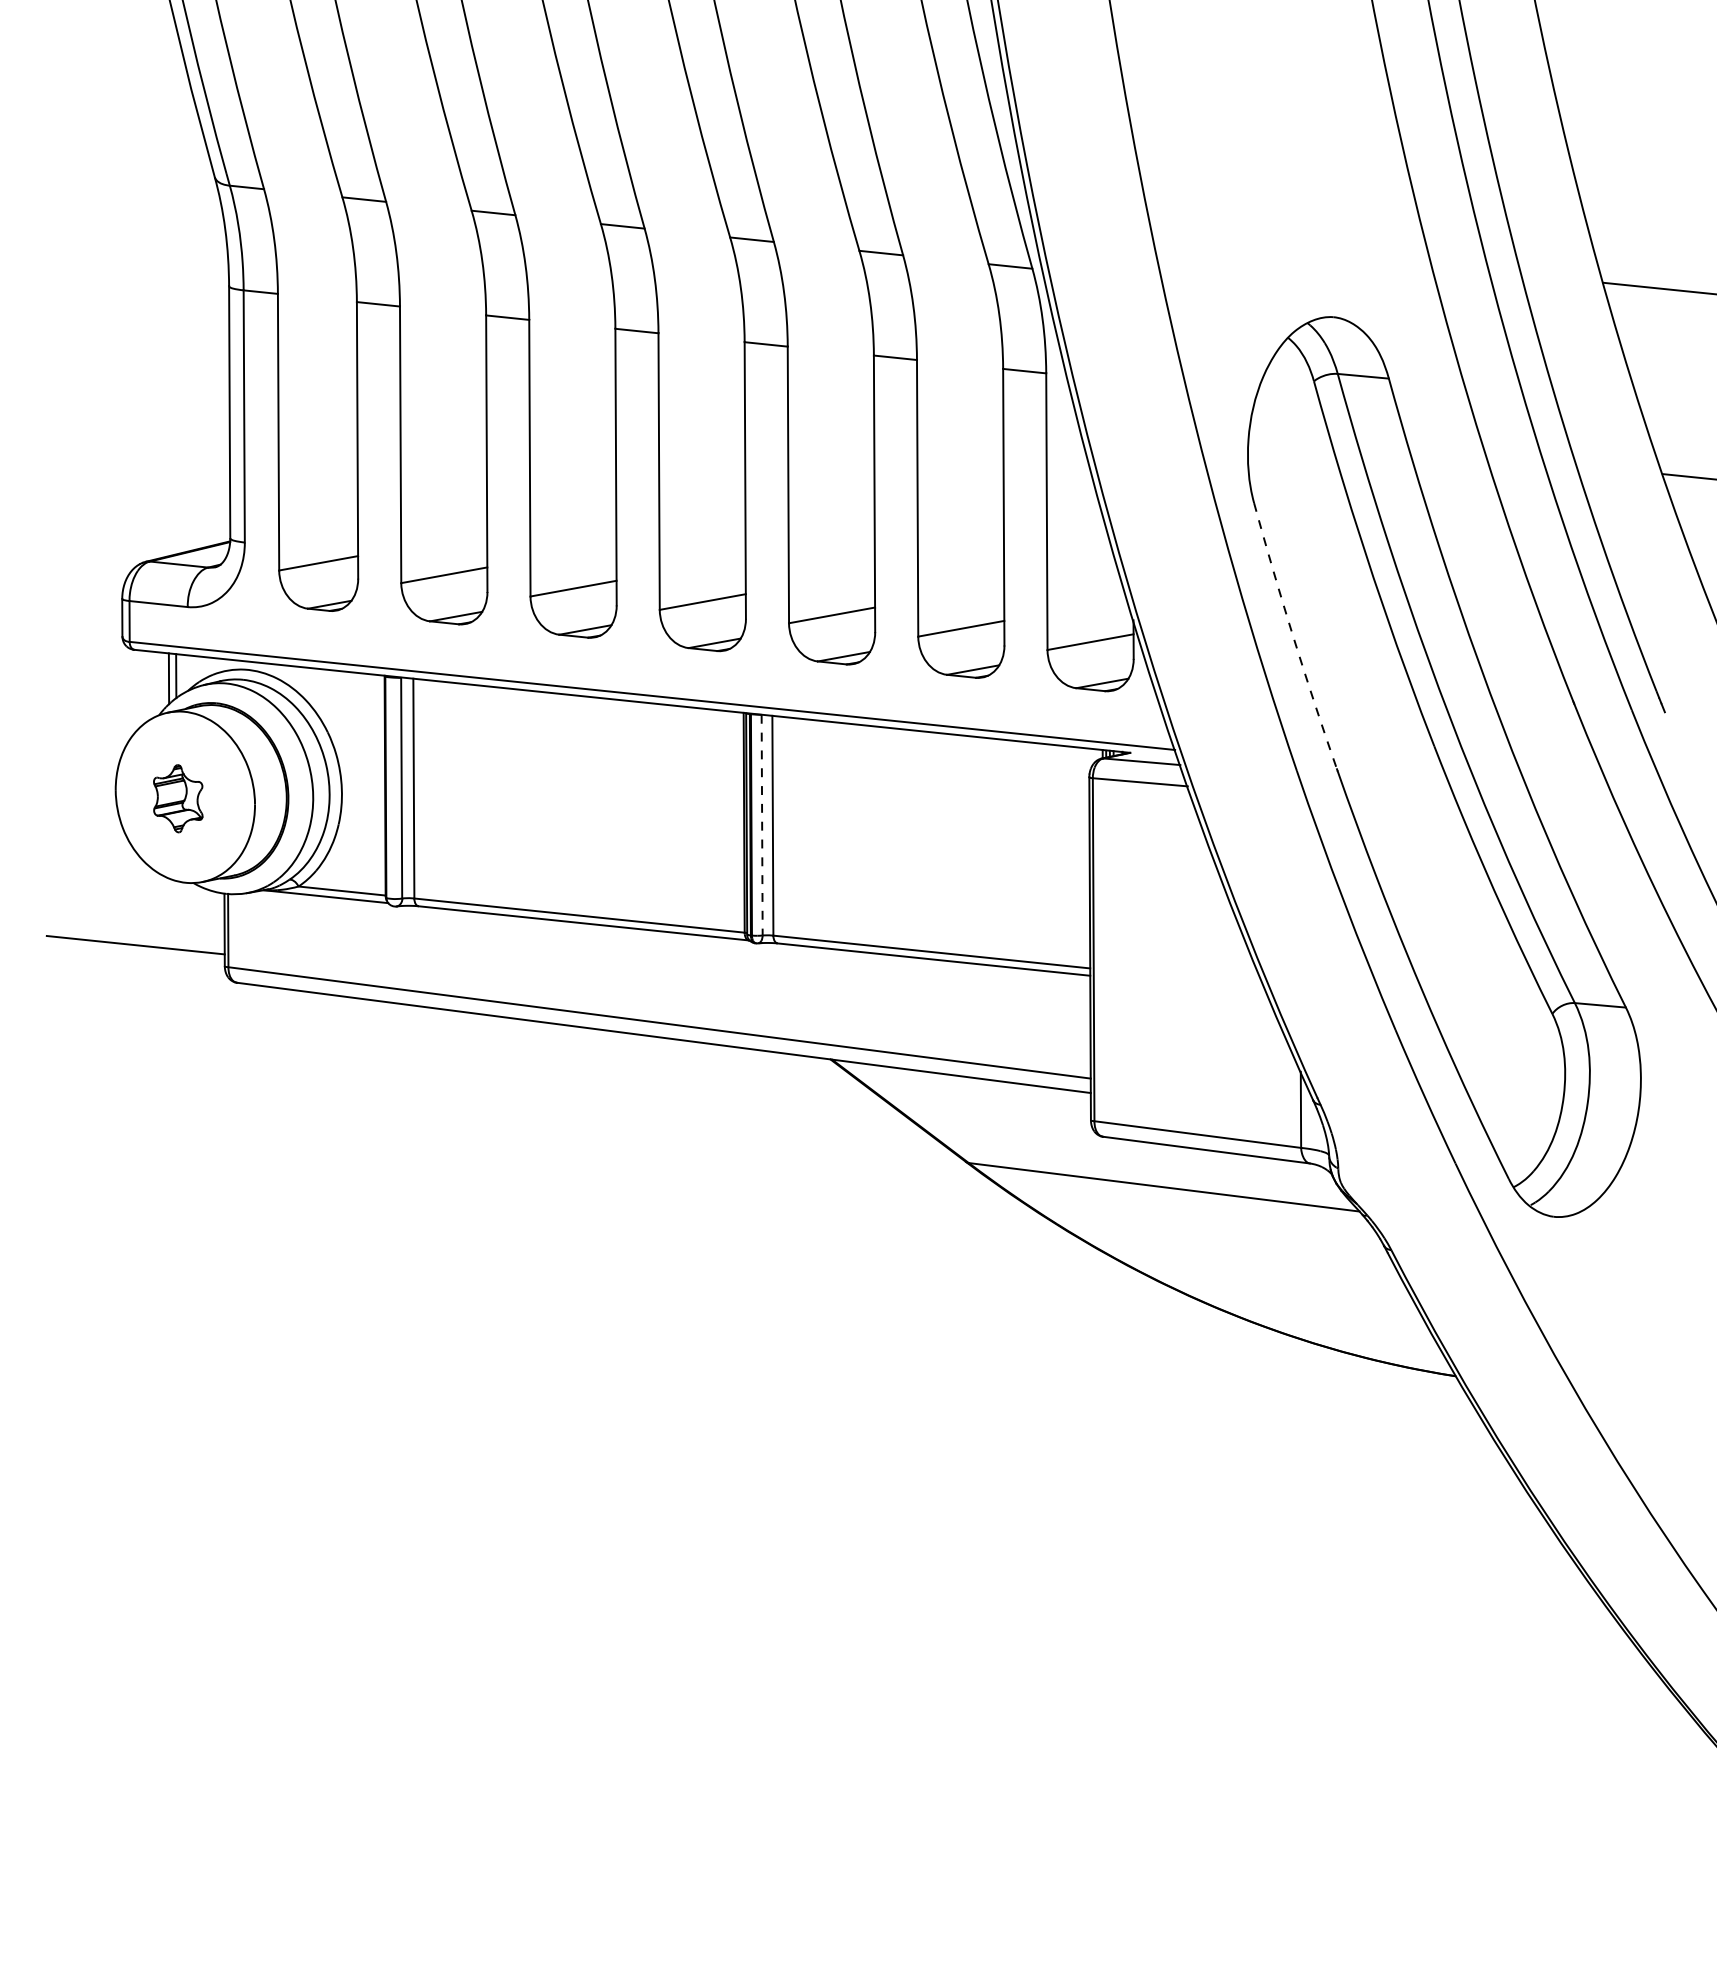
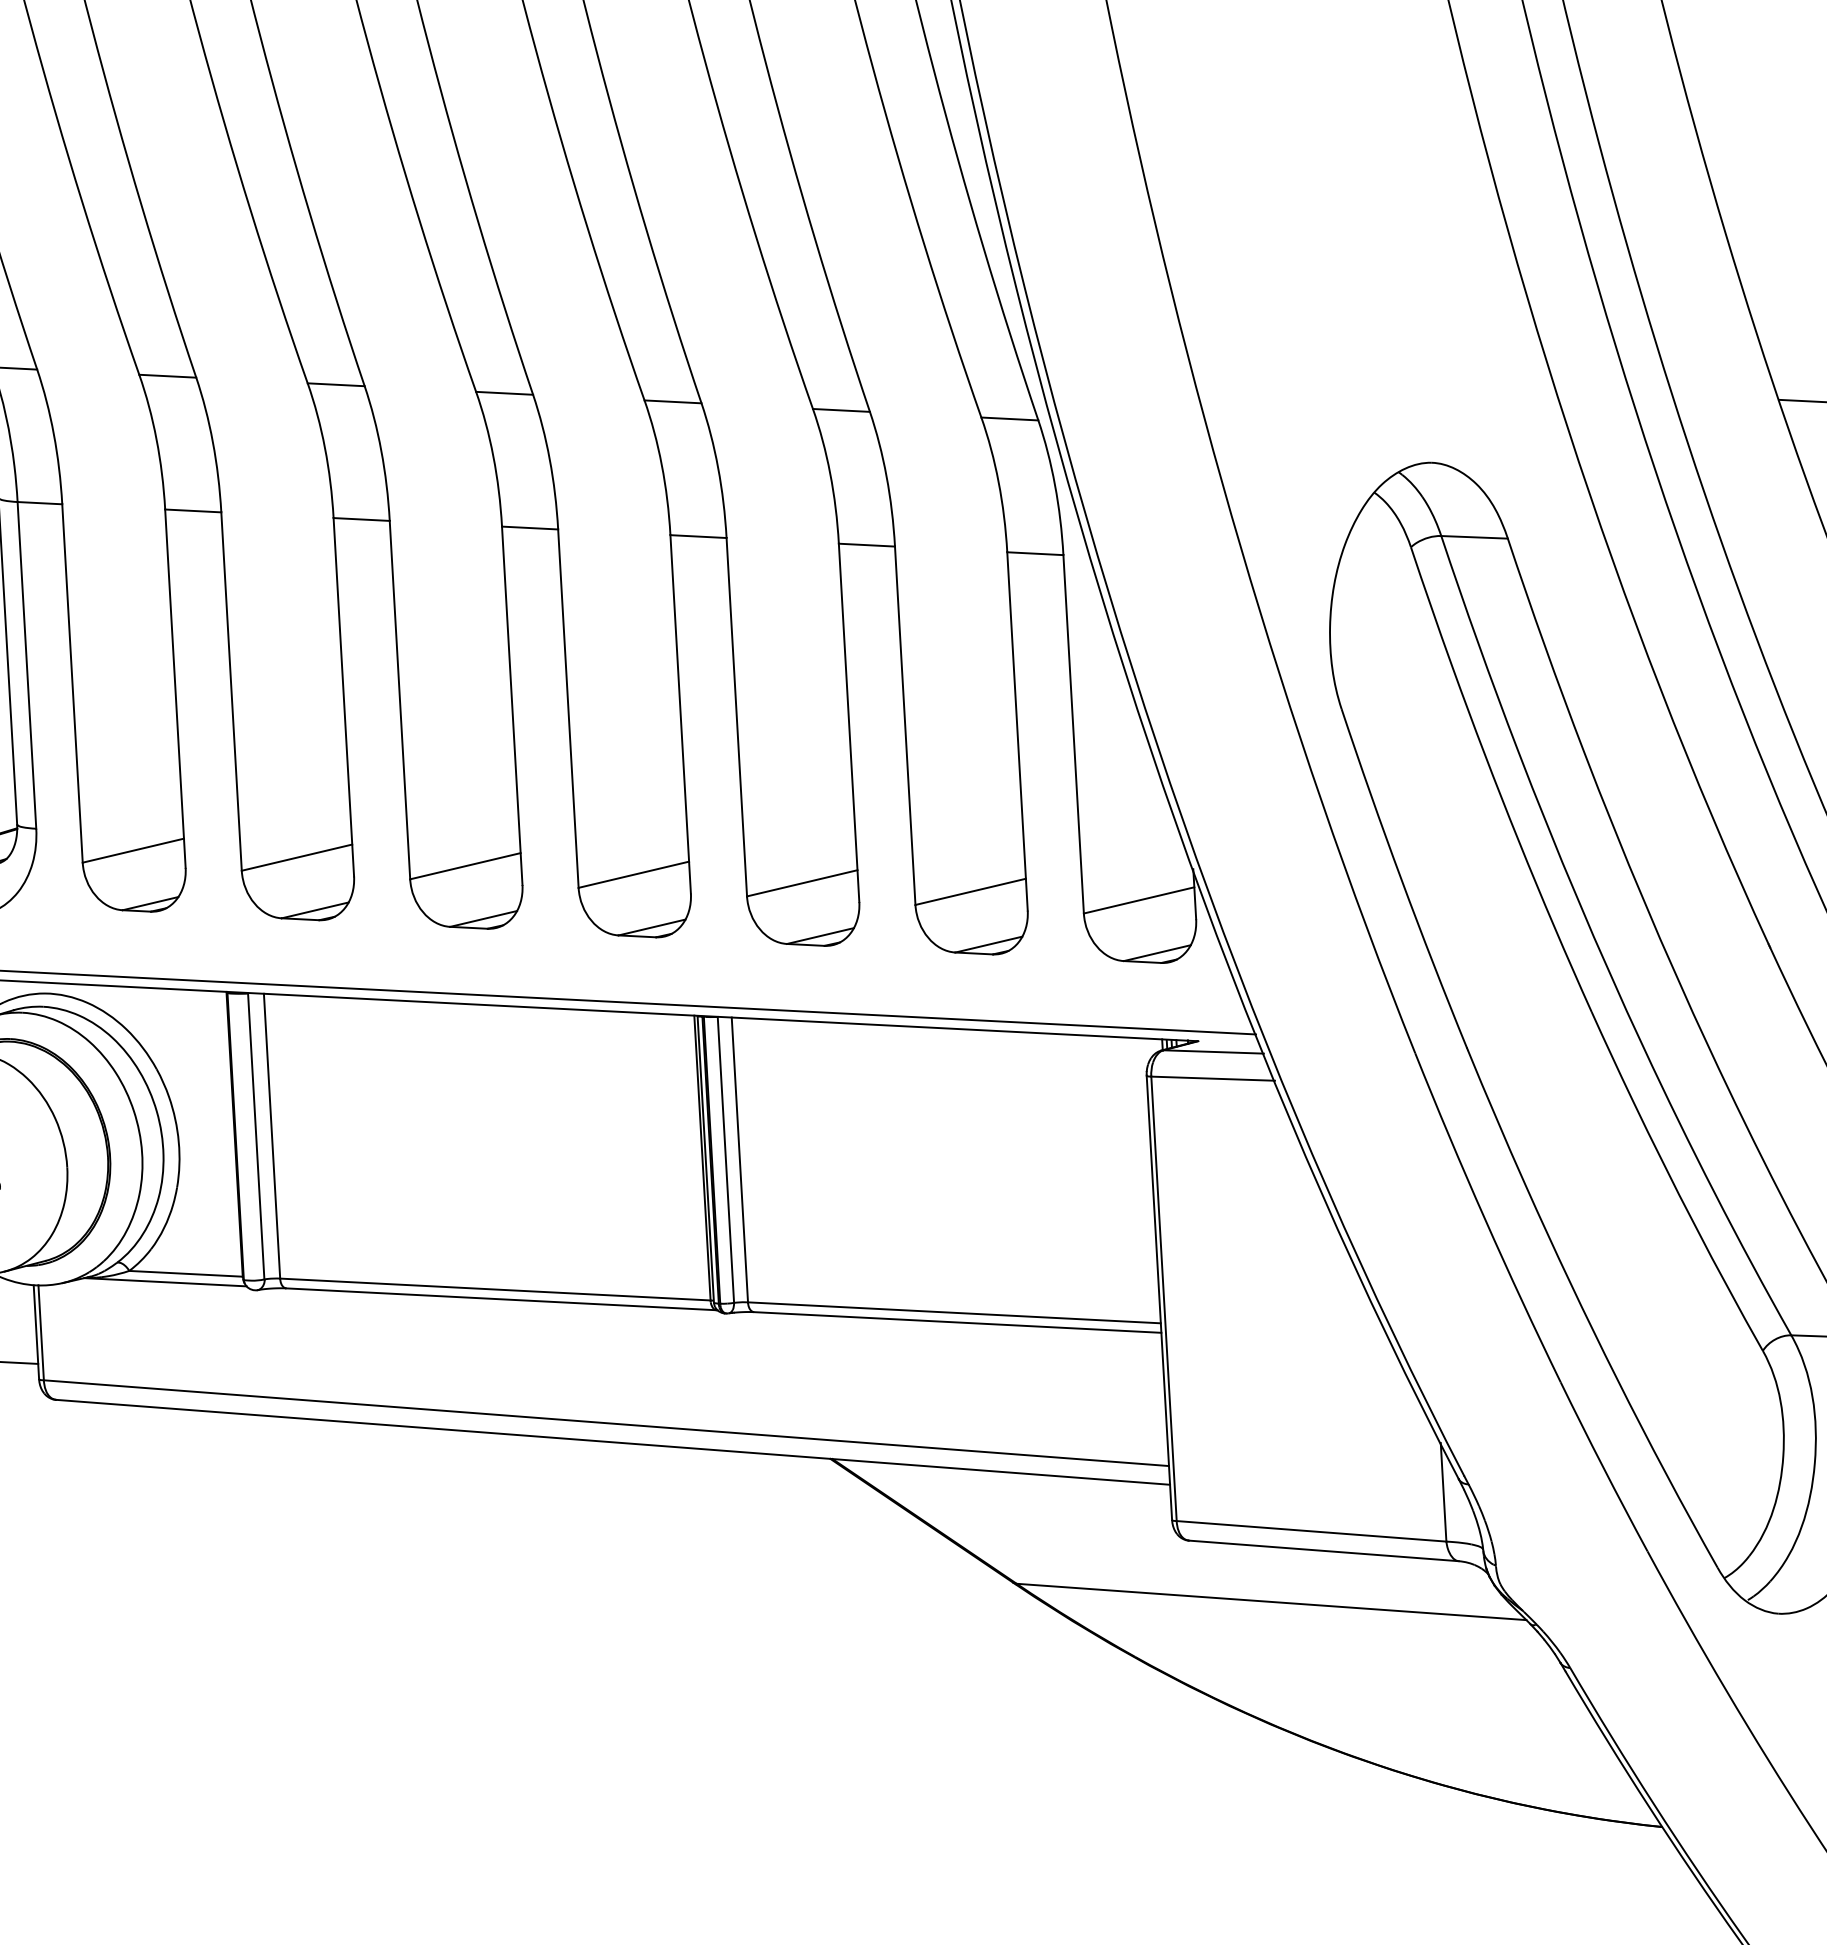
arc: (1293, 636) -> (1401, 879), dashed -> solid
line: (762, 825) -> (726, 1160), dashed -> solid

